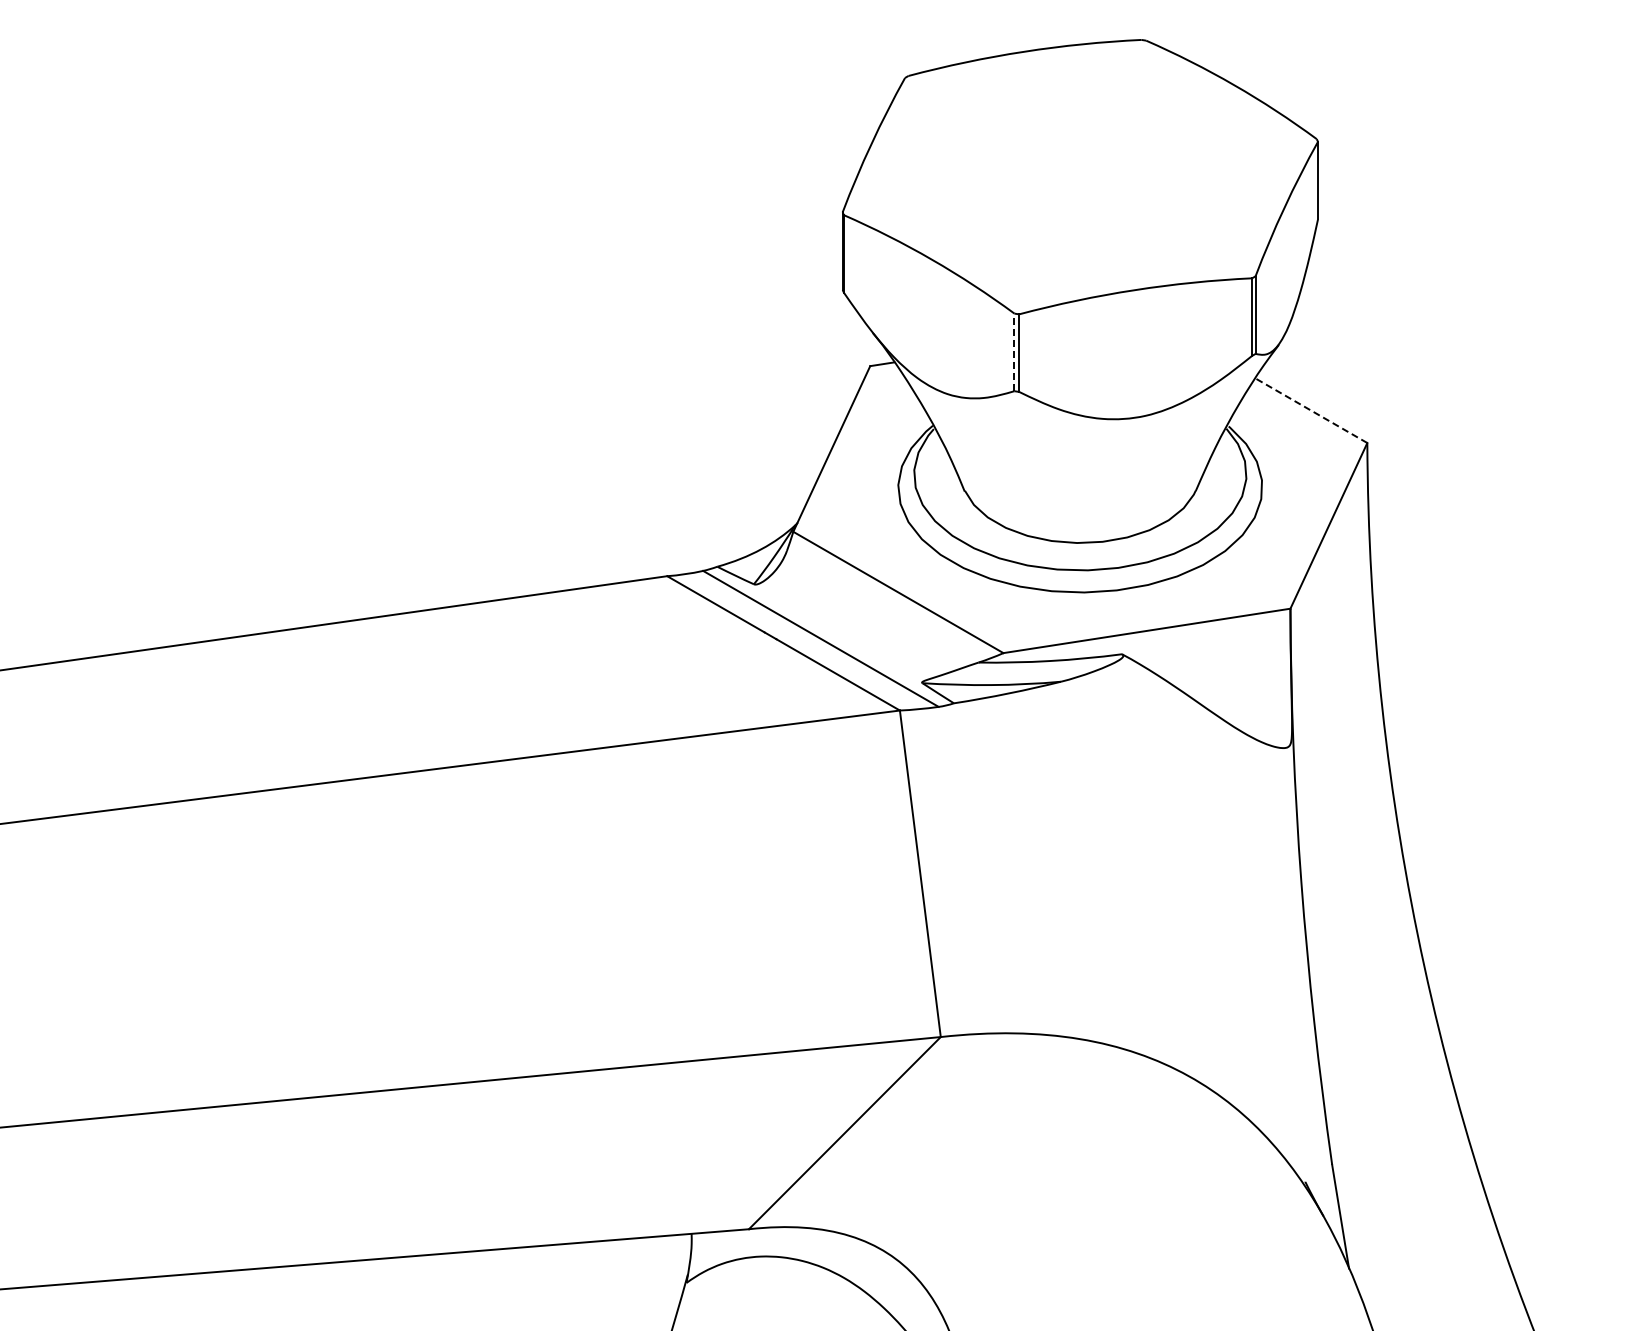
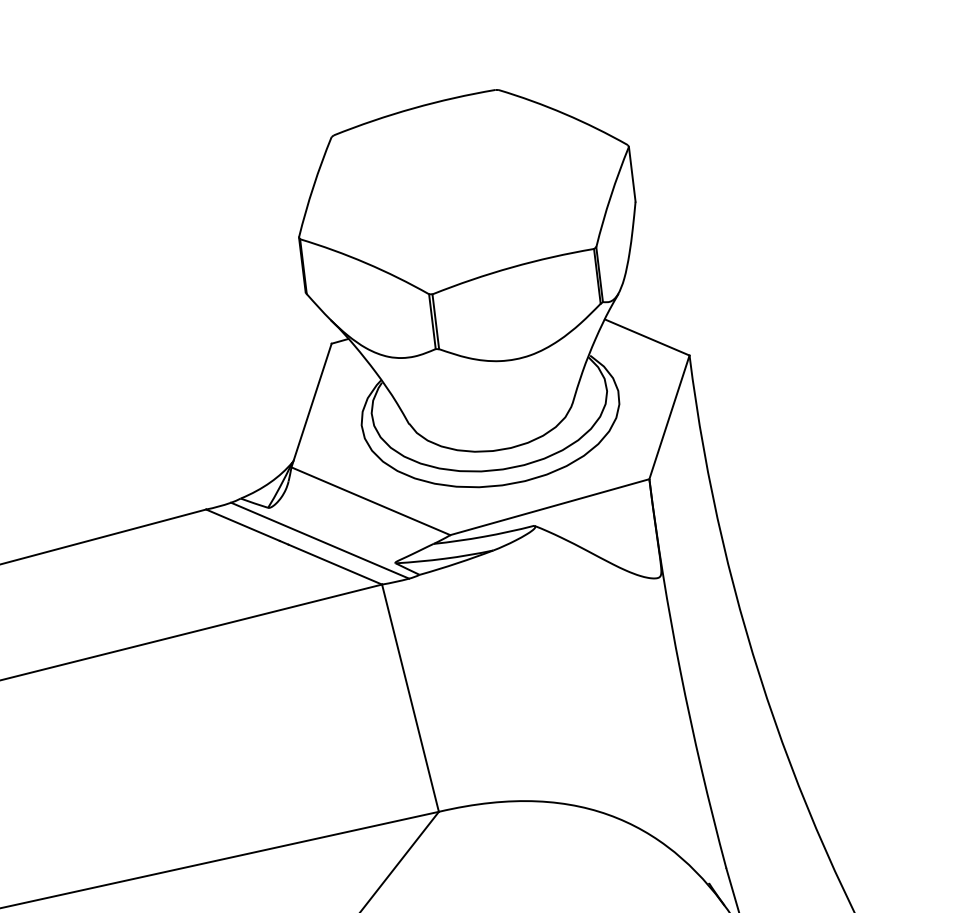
line: (1014, 352) -> (432, 321), dashed -> solid
line: (1311, 410) -> (647, 337), dashed -> solid

